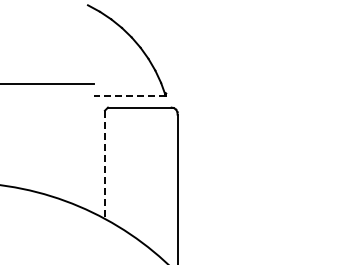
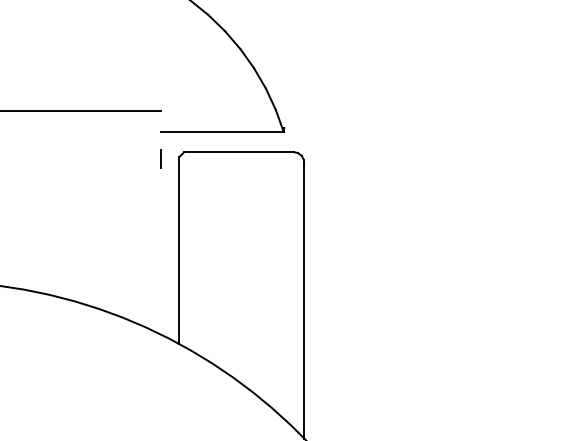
line: (130, 95) -> (222, 131), dashed -> solid
line: (93, 111) -> (159, 158), added
line: (105, 165) -> (179, 251), dashed -> solid

